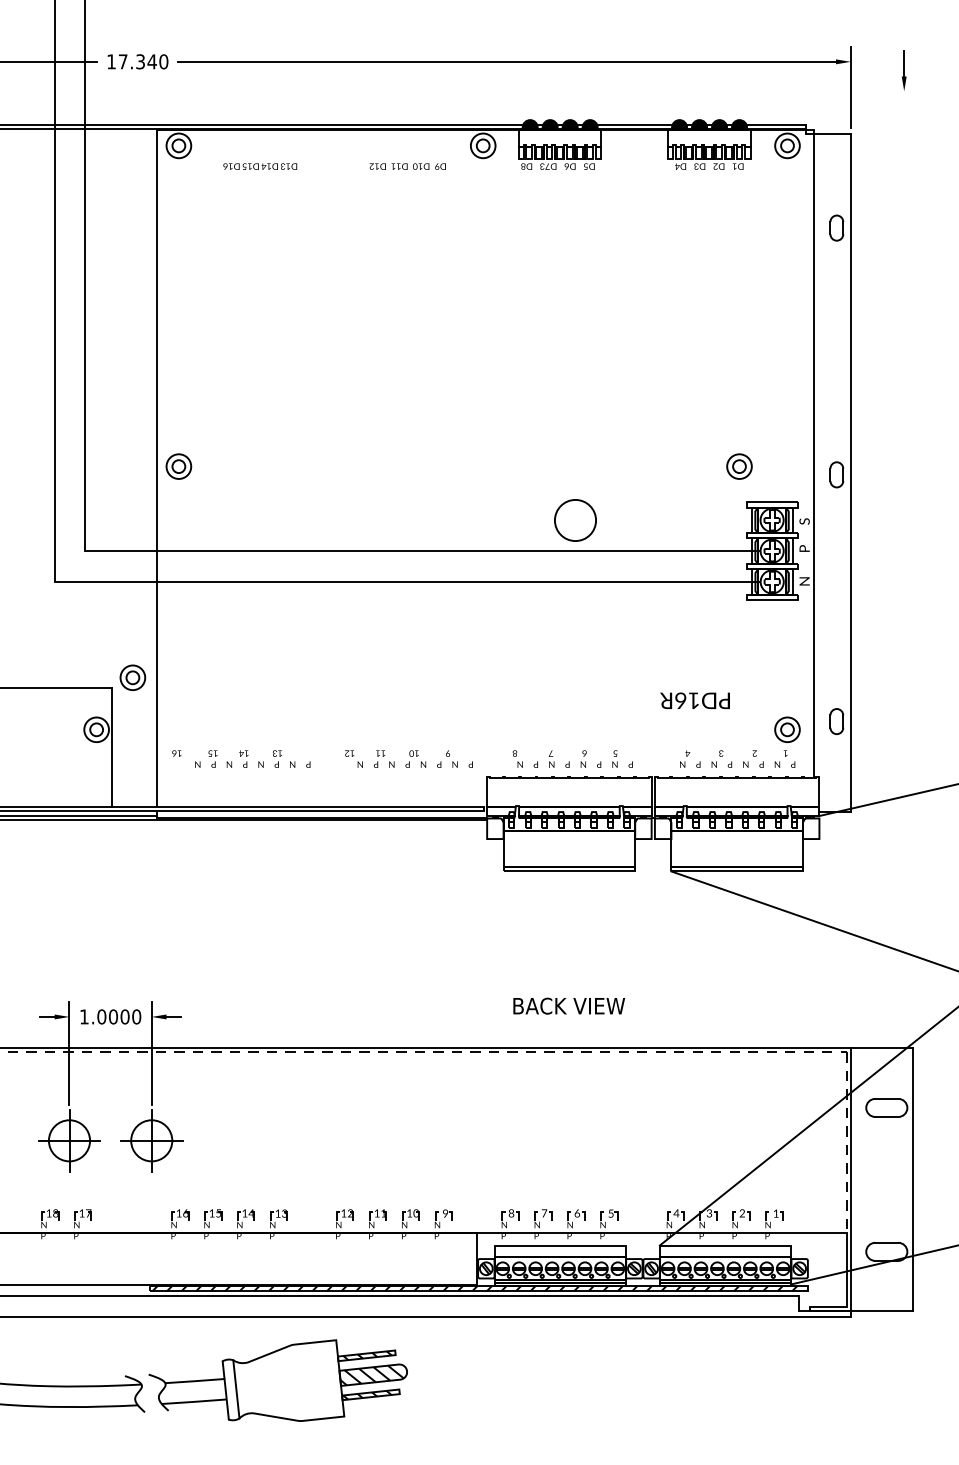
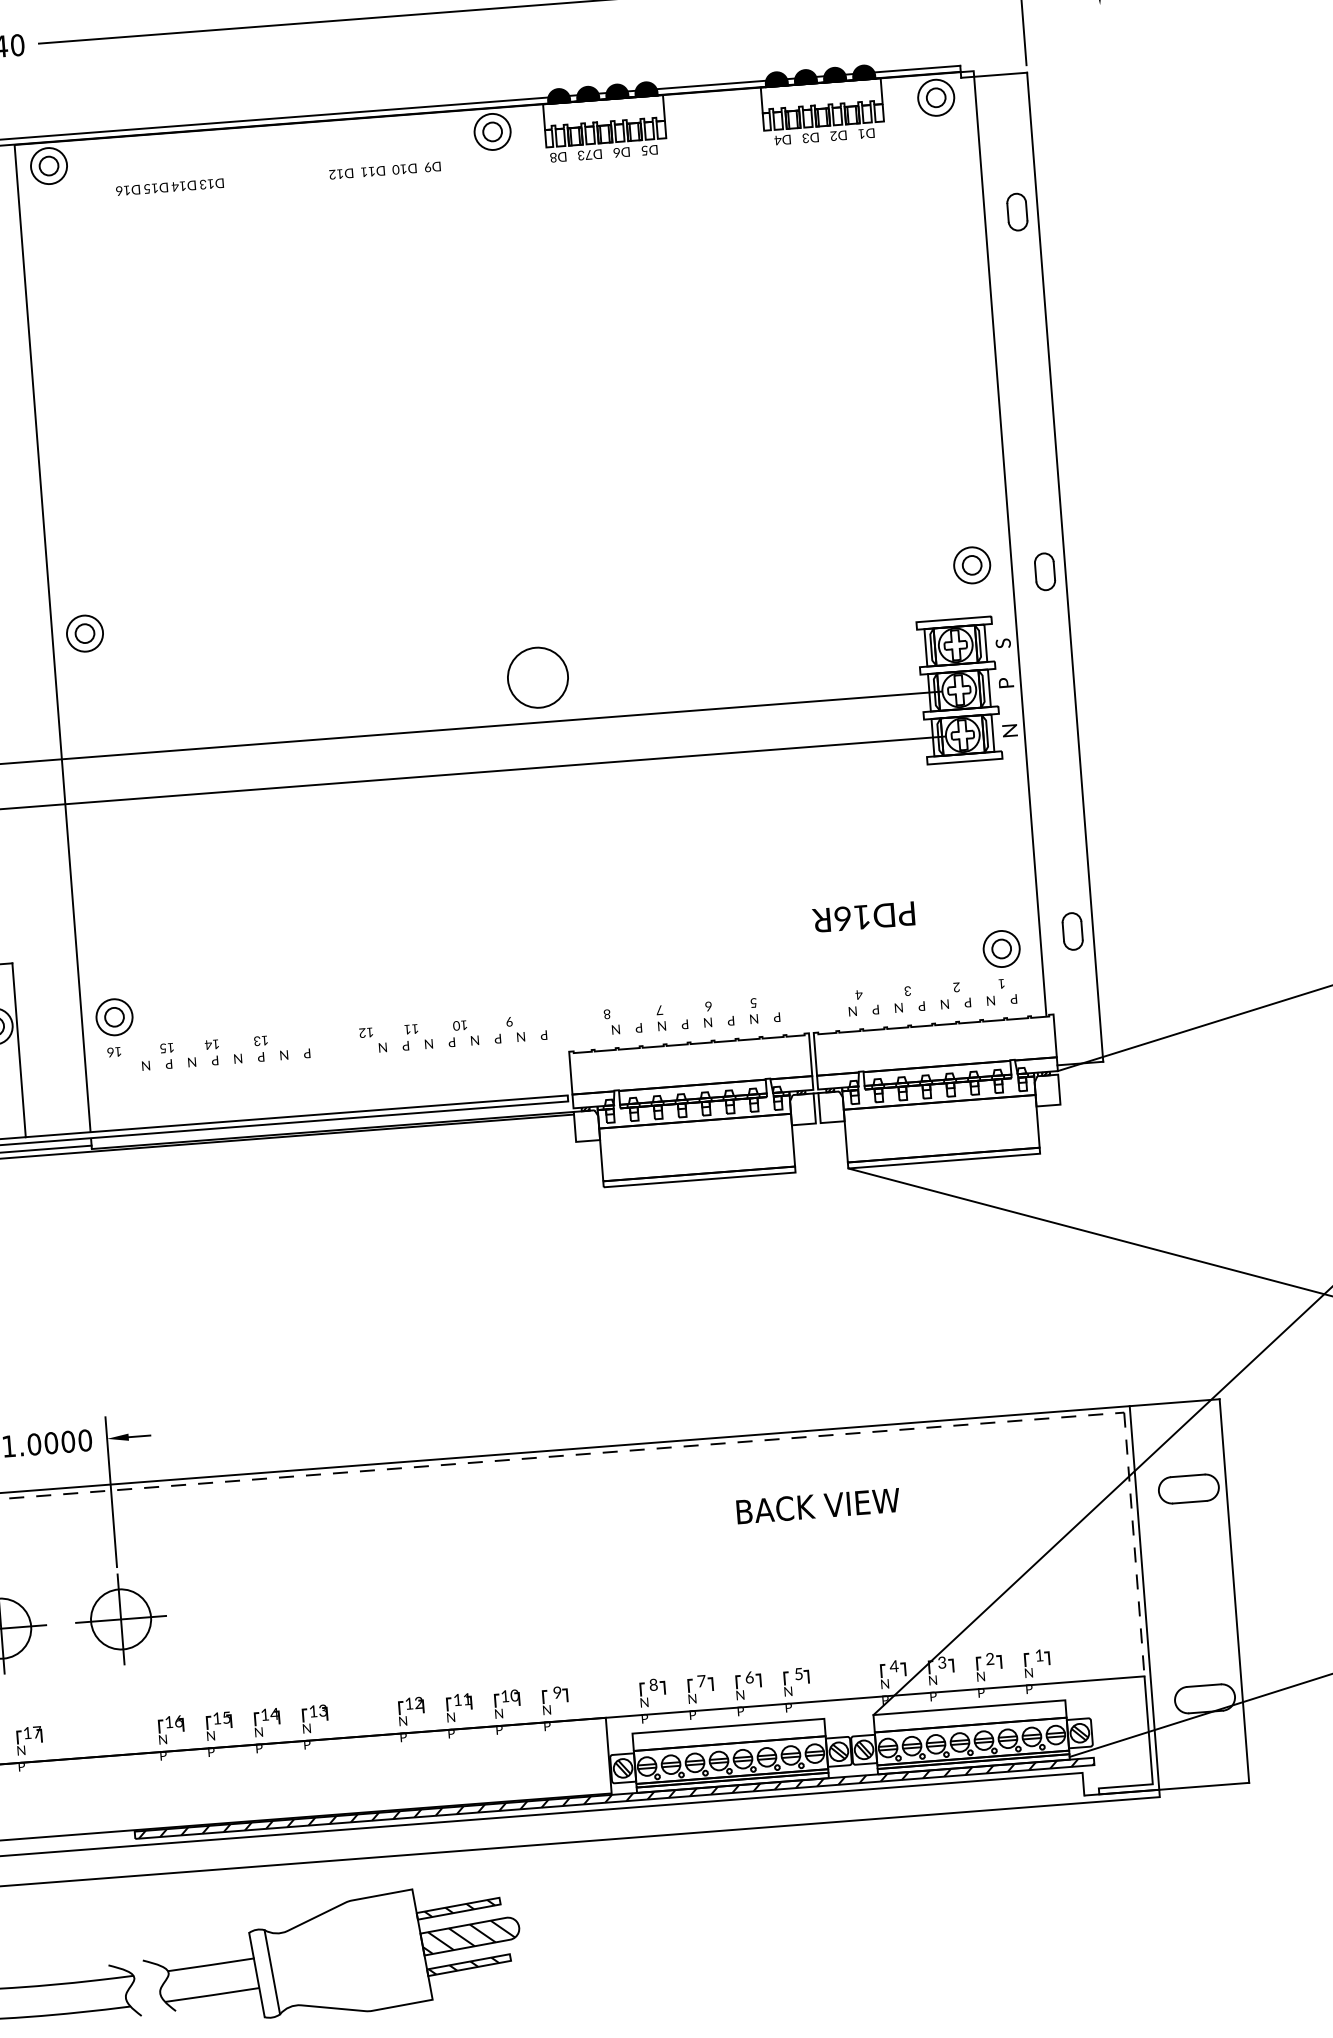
part: (739, 466) -> (972, 565), moved
circle: (575, 520) -> (537, 677), moved
part: (132, 677) -> (113, 1016), moved
text: (568, 1005) -> (817, 1505), moved

